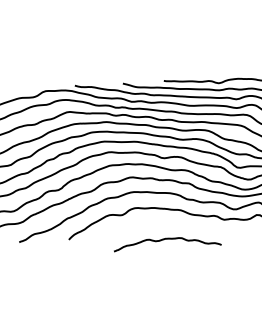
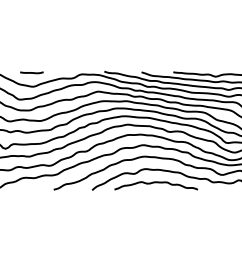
curve: (167, 240) -> (156, 183), moved

